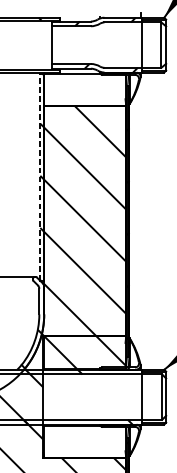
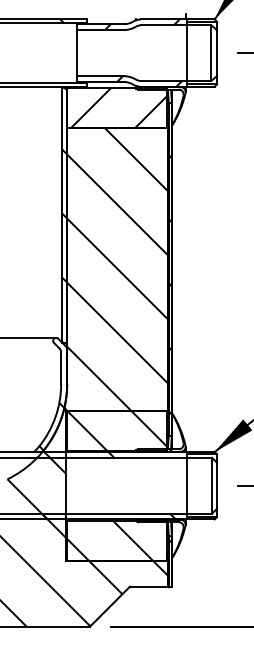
hatch: (86, 90) -> (119, 108), added
line: (40, 176) -> (62, 214), dashed -> solid
hatch: (78, 441) -> (109, 540), added

